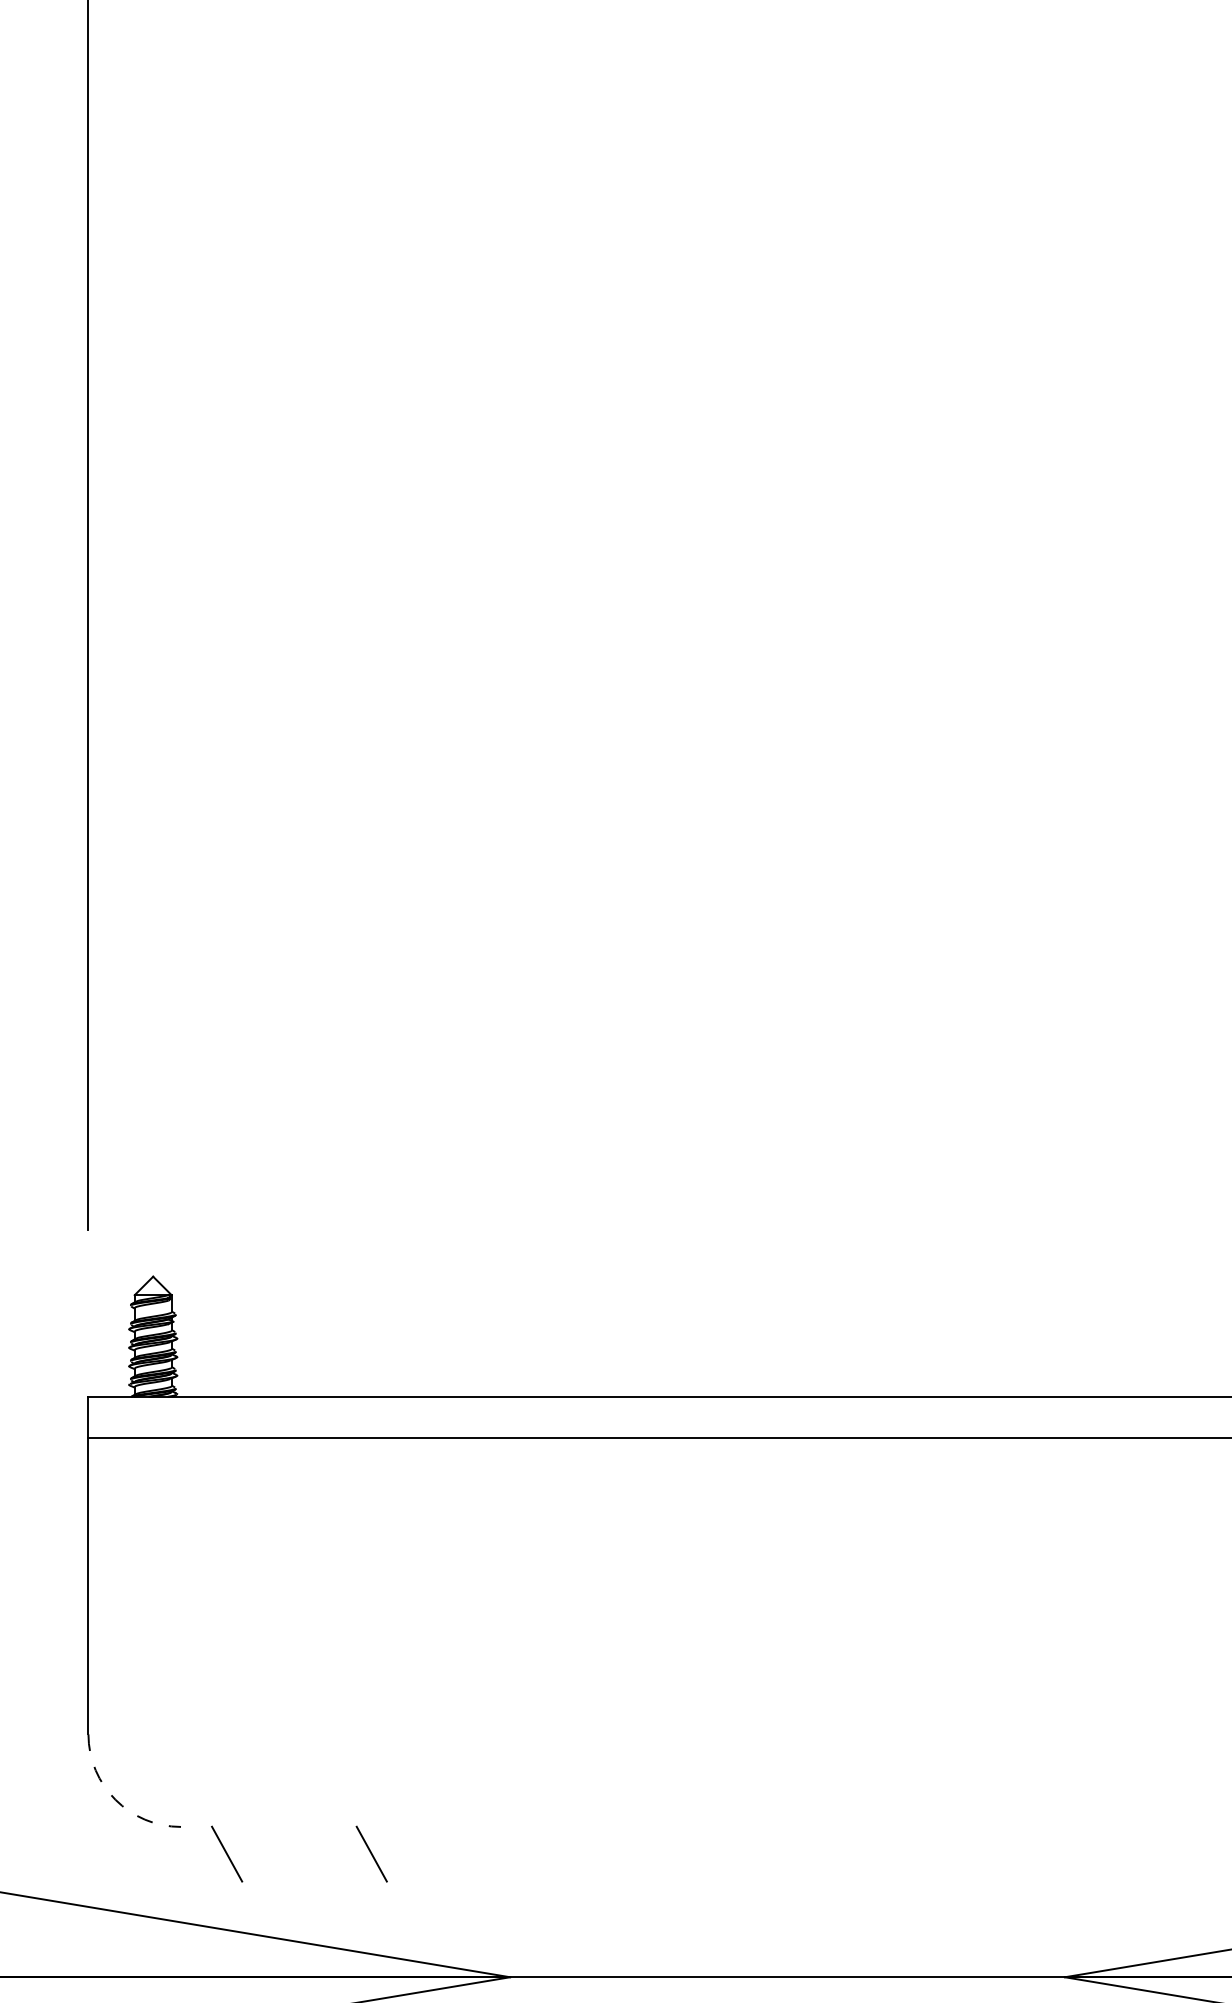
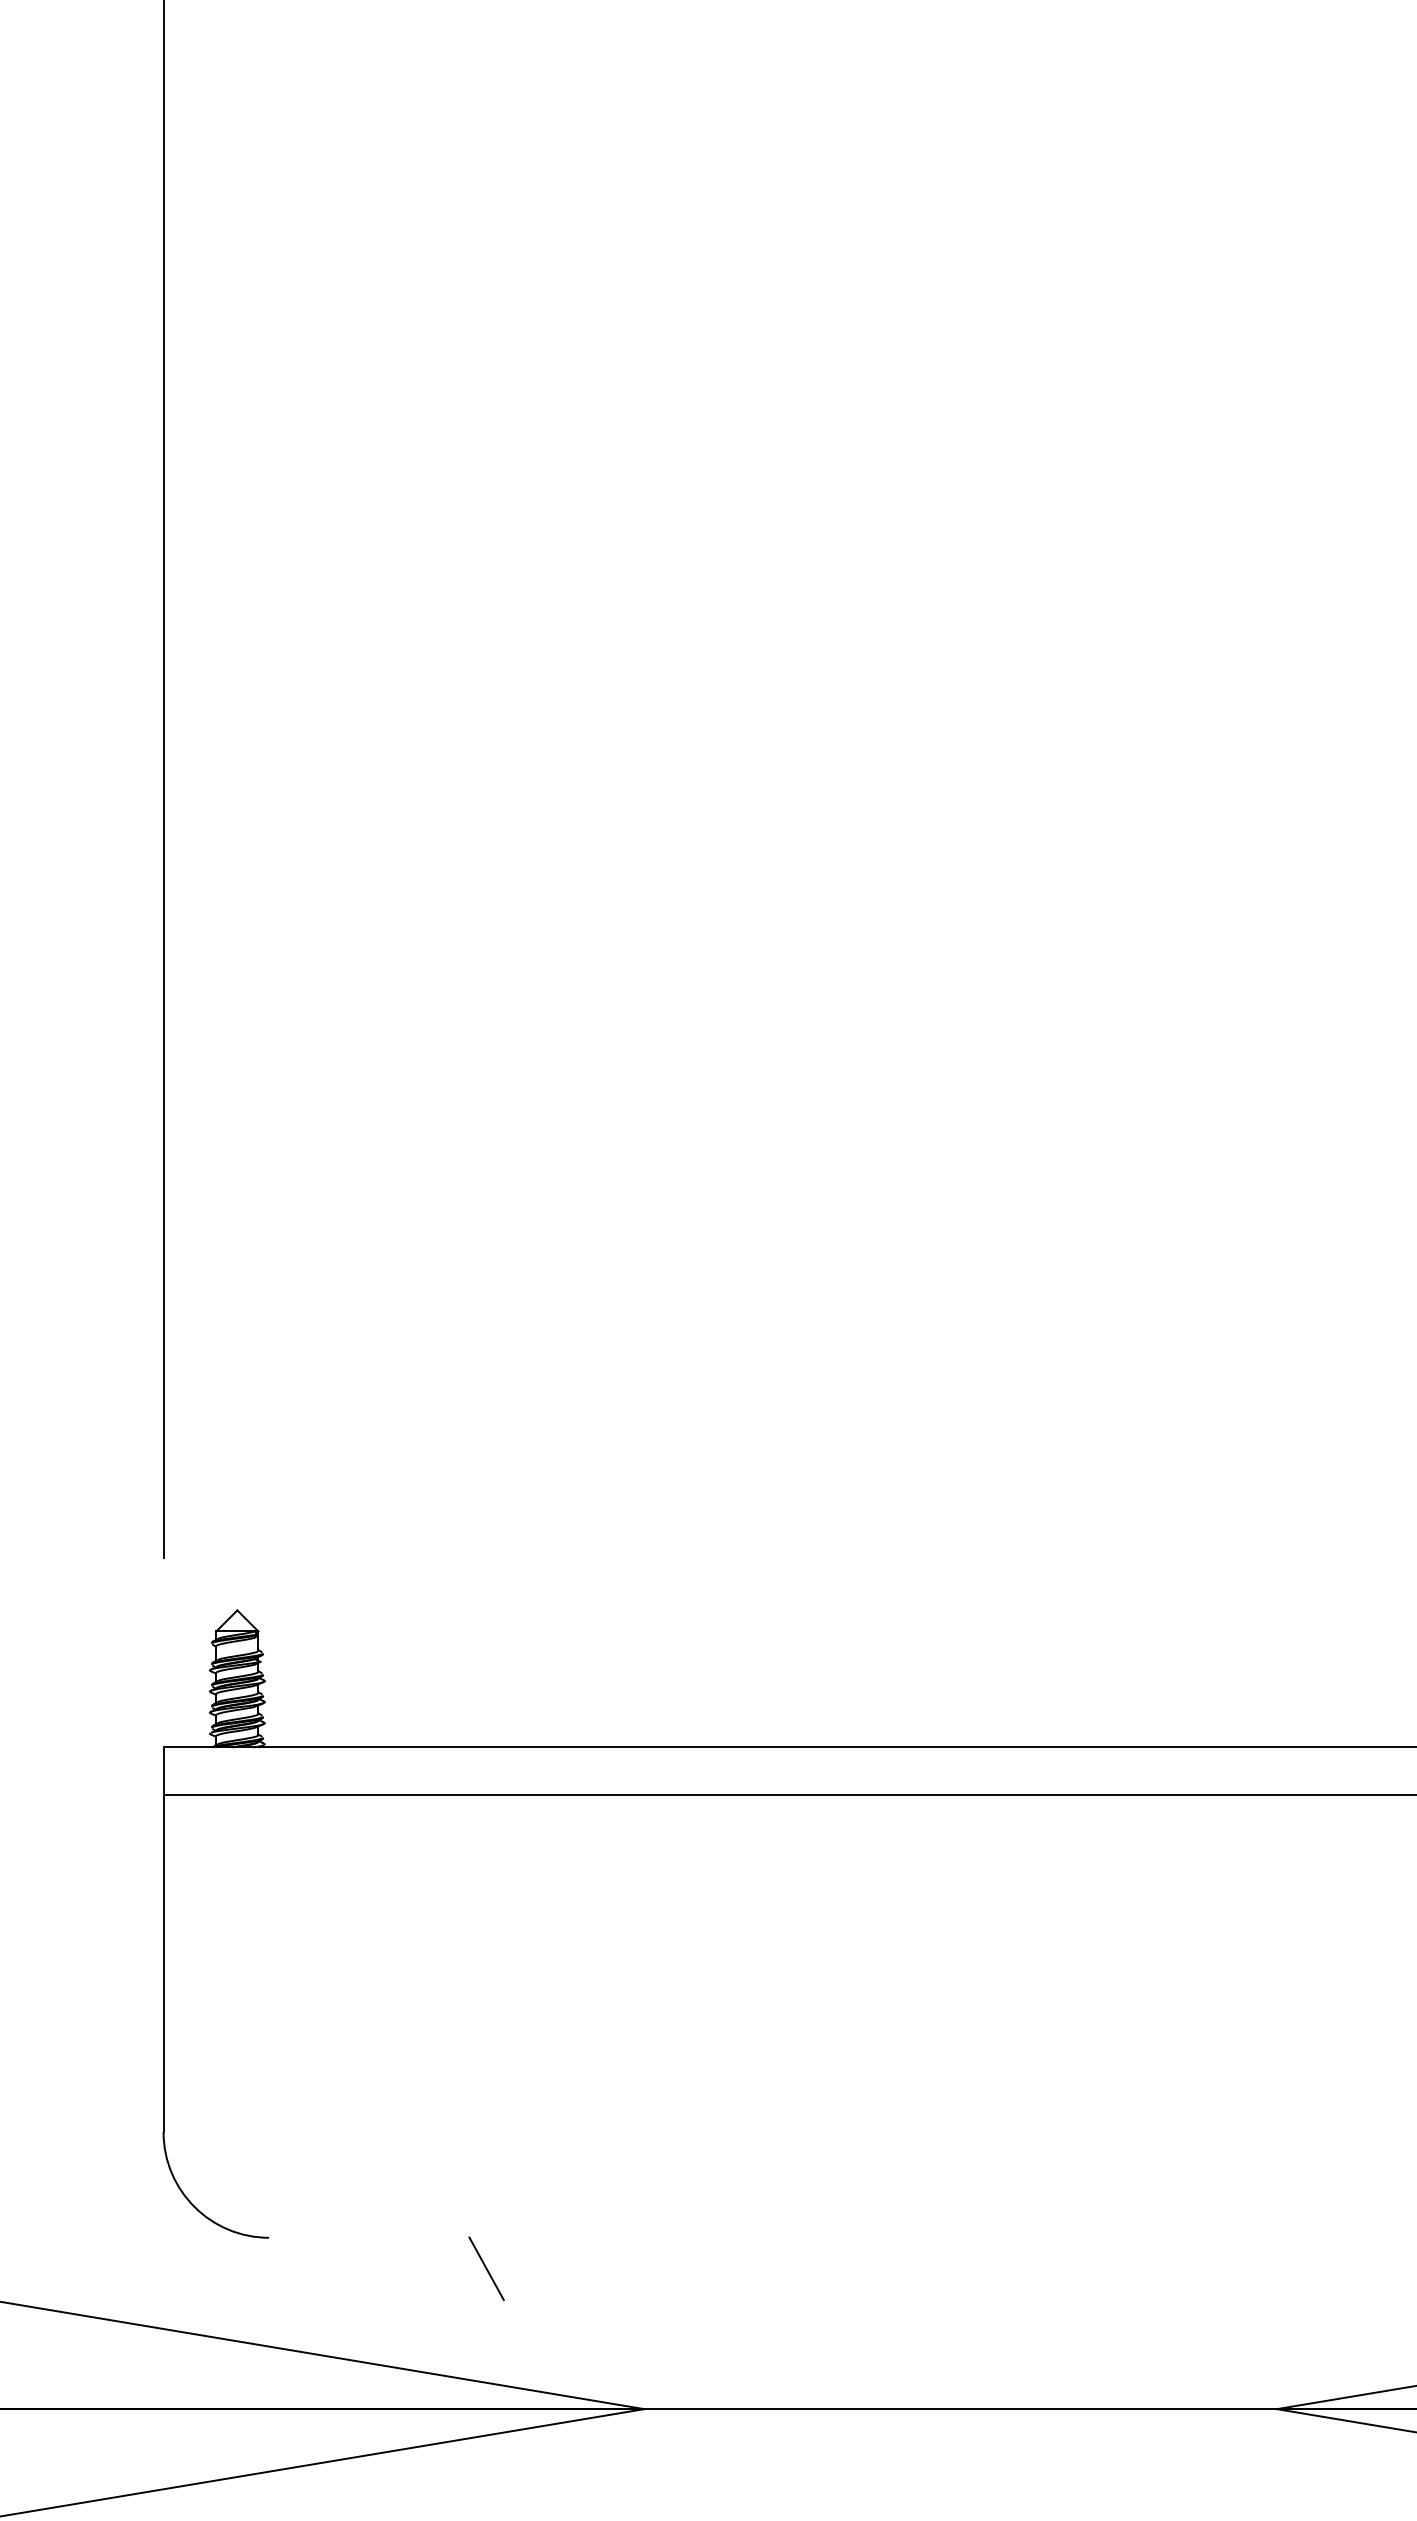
arc: (115, 1799) -> (194, 2206), dashed -> solid
line: (226, 1853) -> (321, 2268), removed

